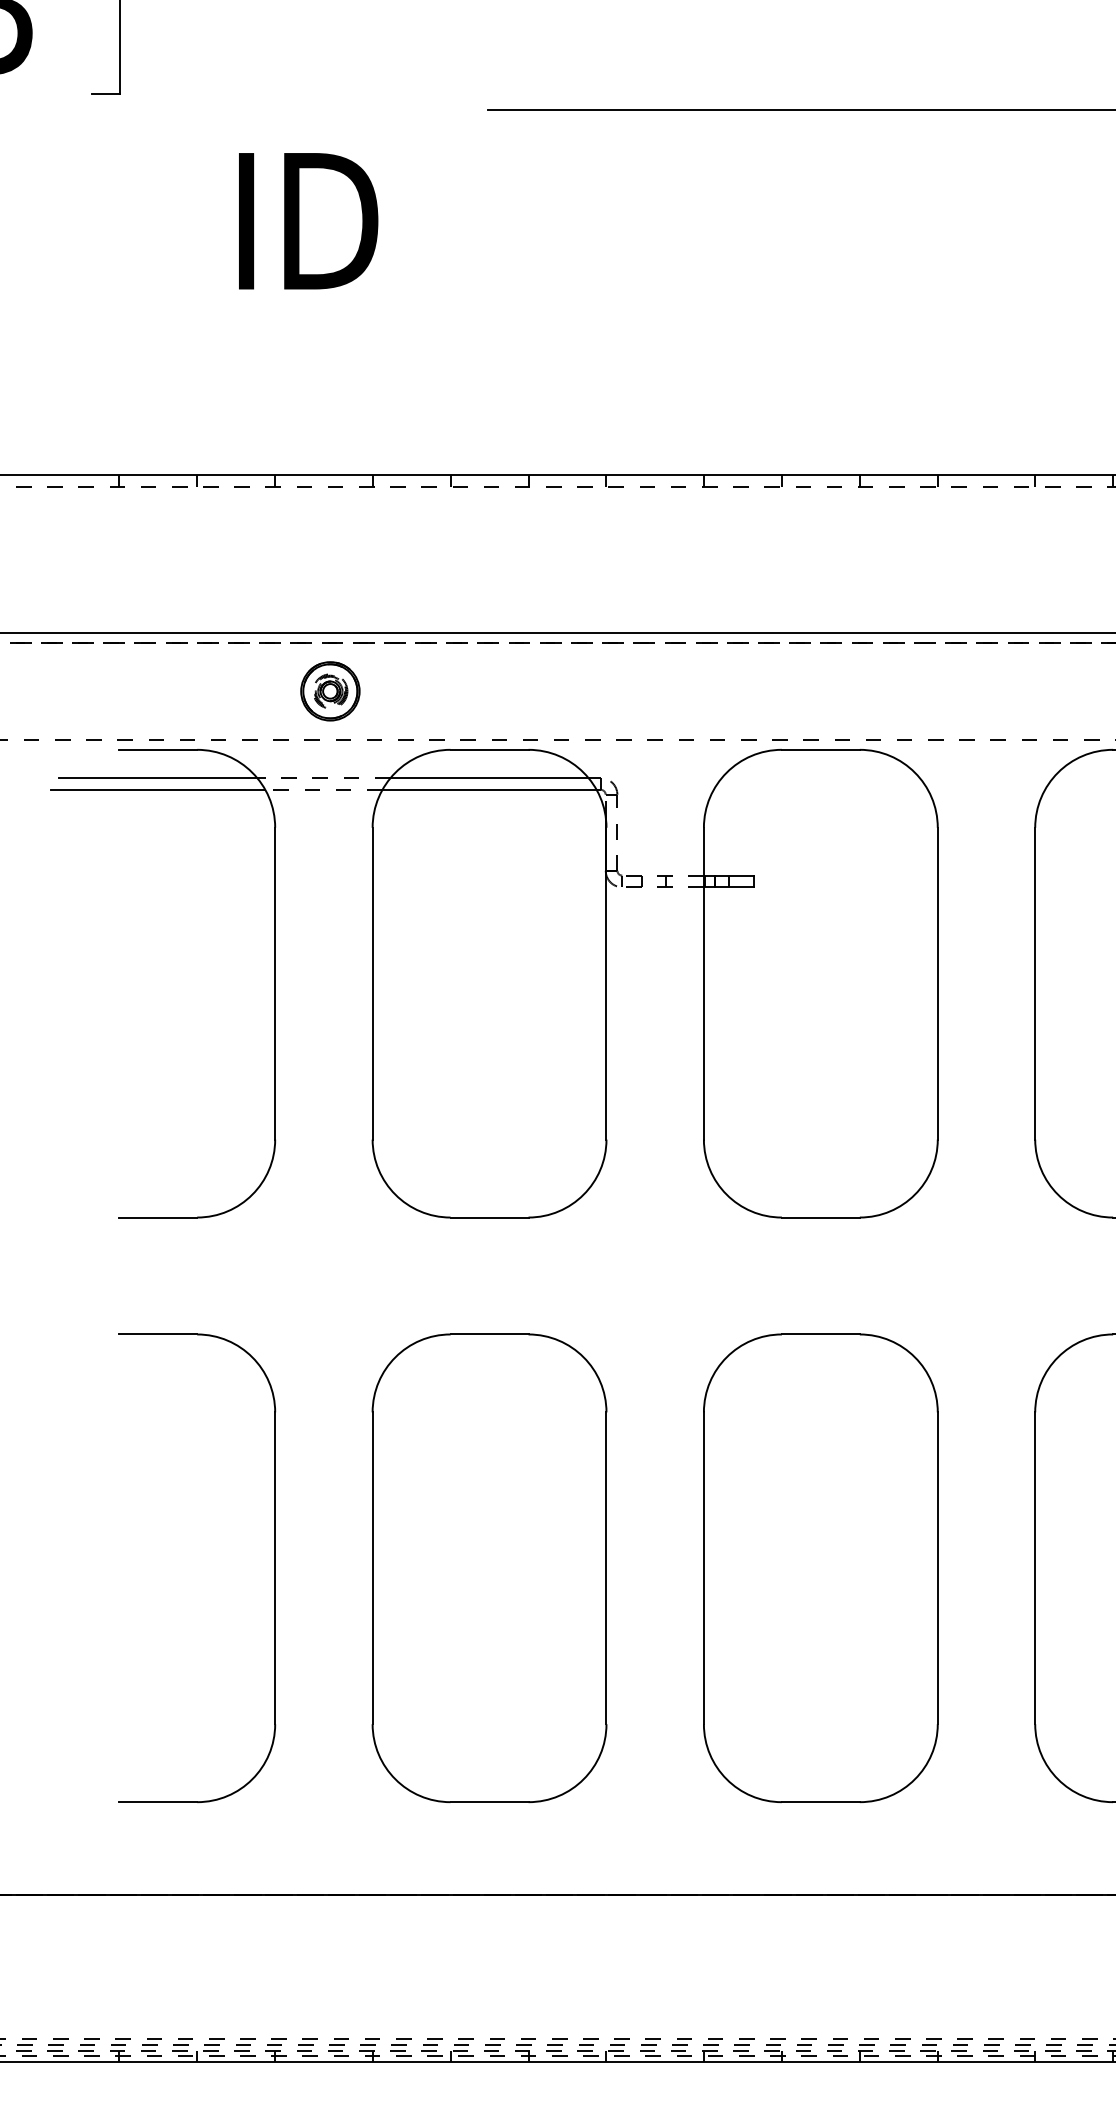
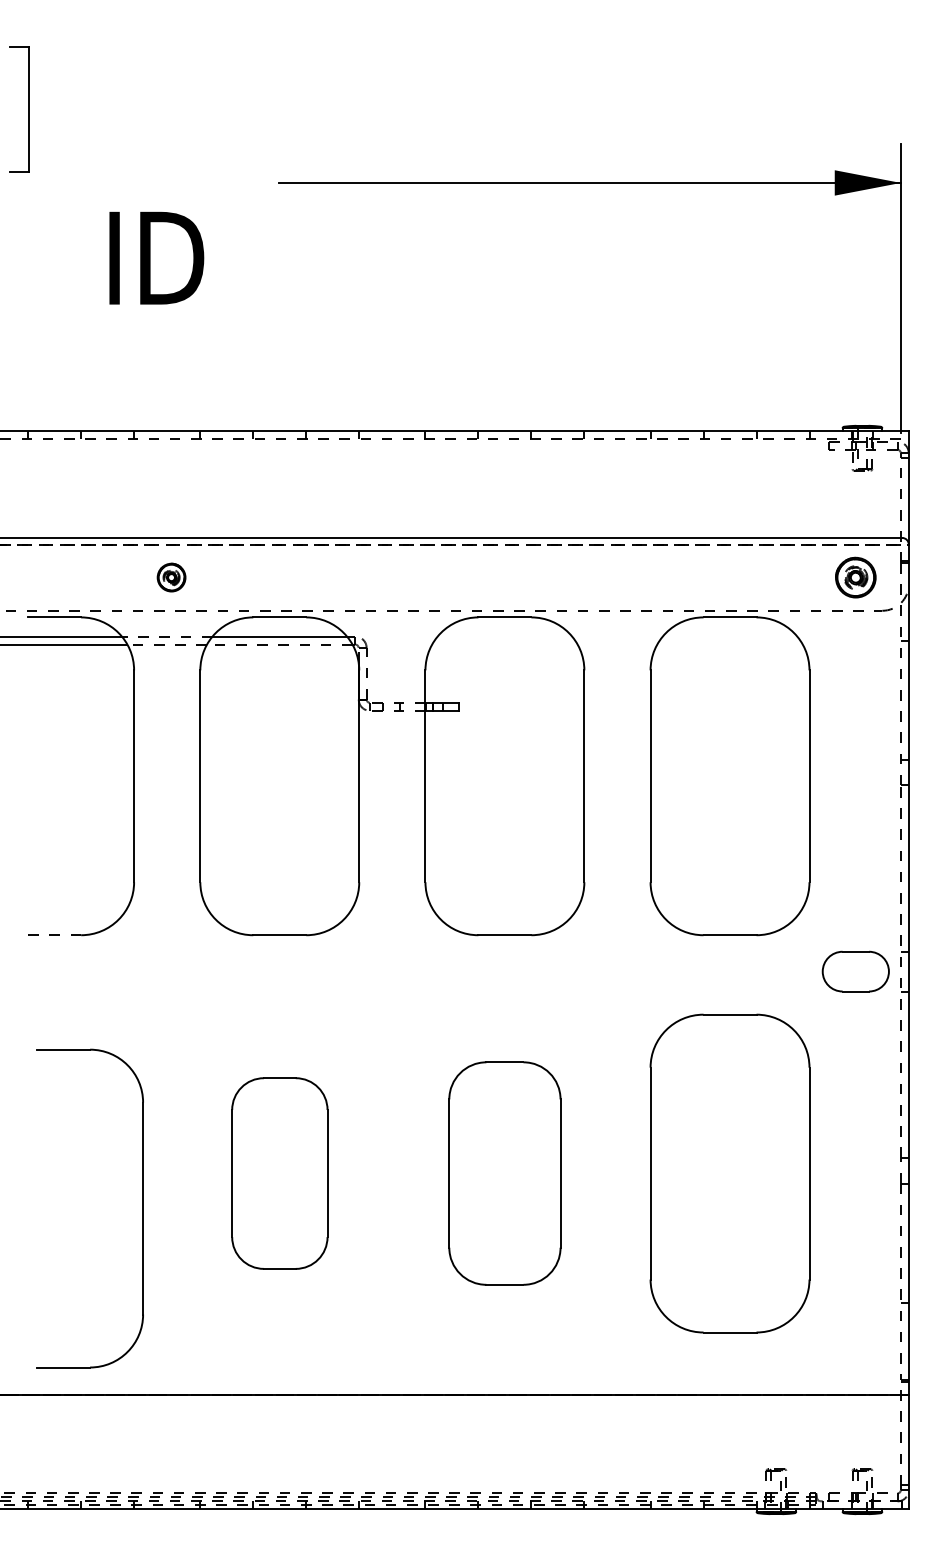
part: (330, 691) -> (171, 577), size x0.7
line: (489, 789) -> (279, 644), solid -> dashed
line: (159, 1217) -> (55, 935), solid -> dashed
part: (274, 1568) -> (142, 1208), moved
part: (489, 1568) -> (279, 1173), size x0.6
part: (820, 1568) -> (504, 1173), size x0.7

